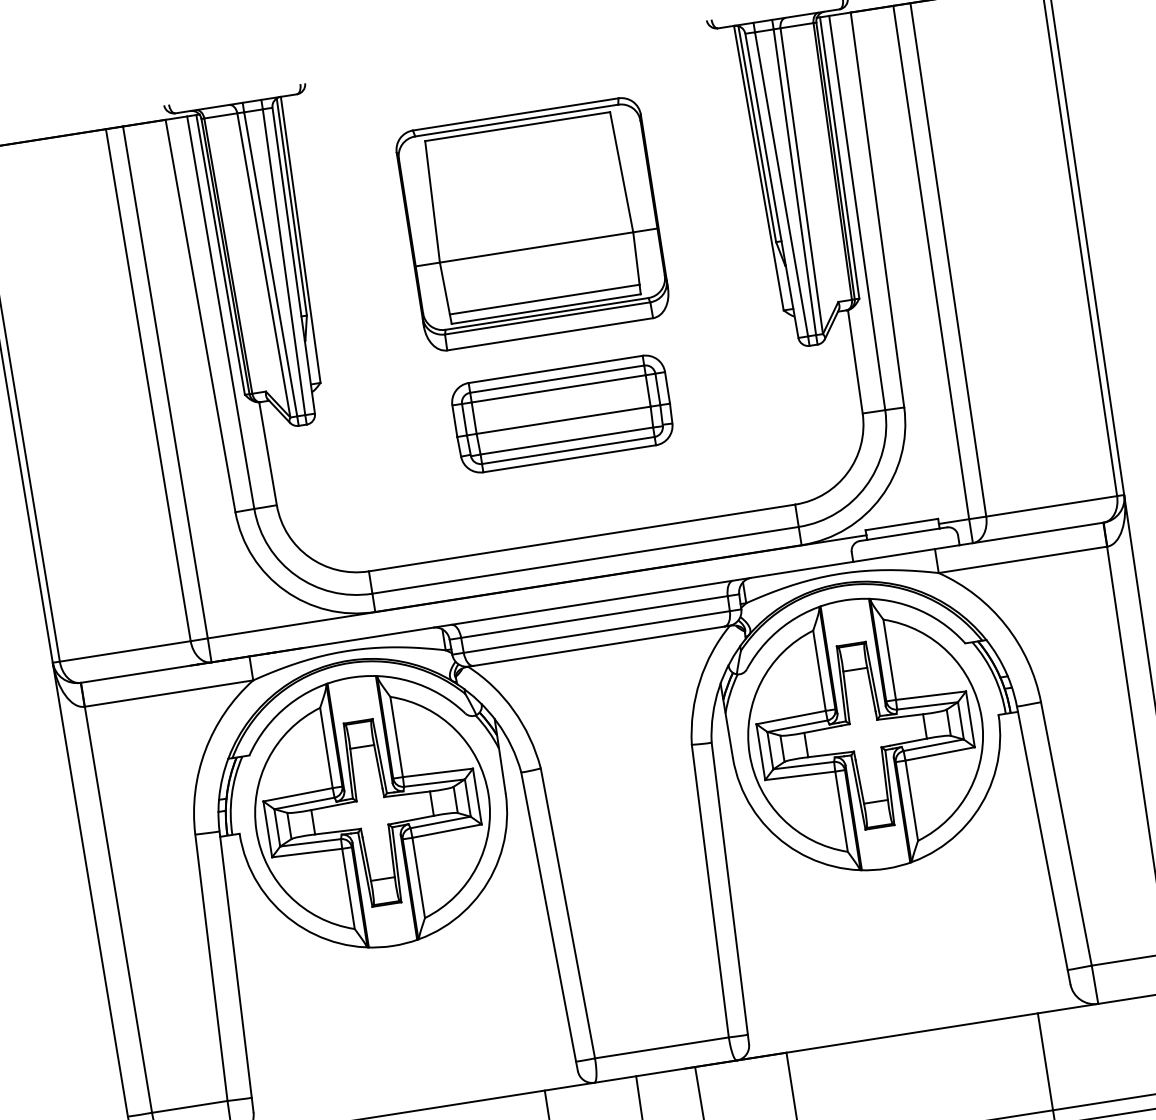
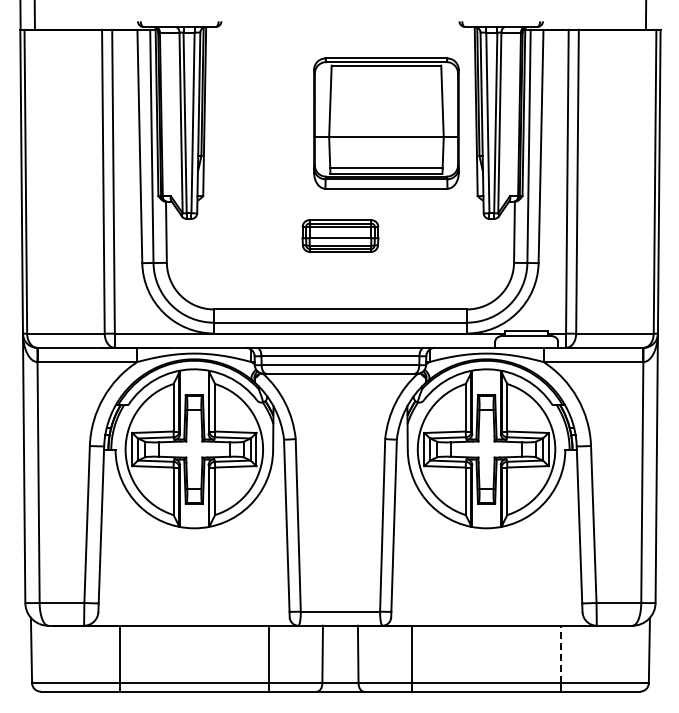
part: (533, 224) -> (386, 123), moved
part: (562, 413) -> (340, 235), size x0.6
line: (1046, 1061) -> (561, 654), solid -> dashed

